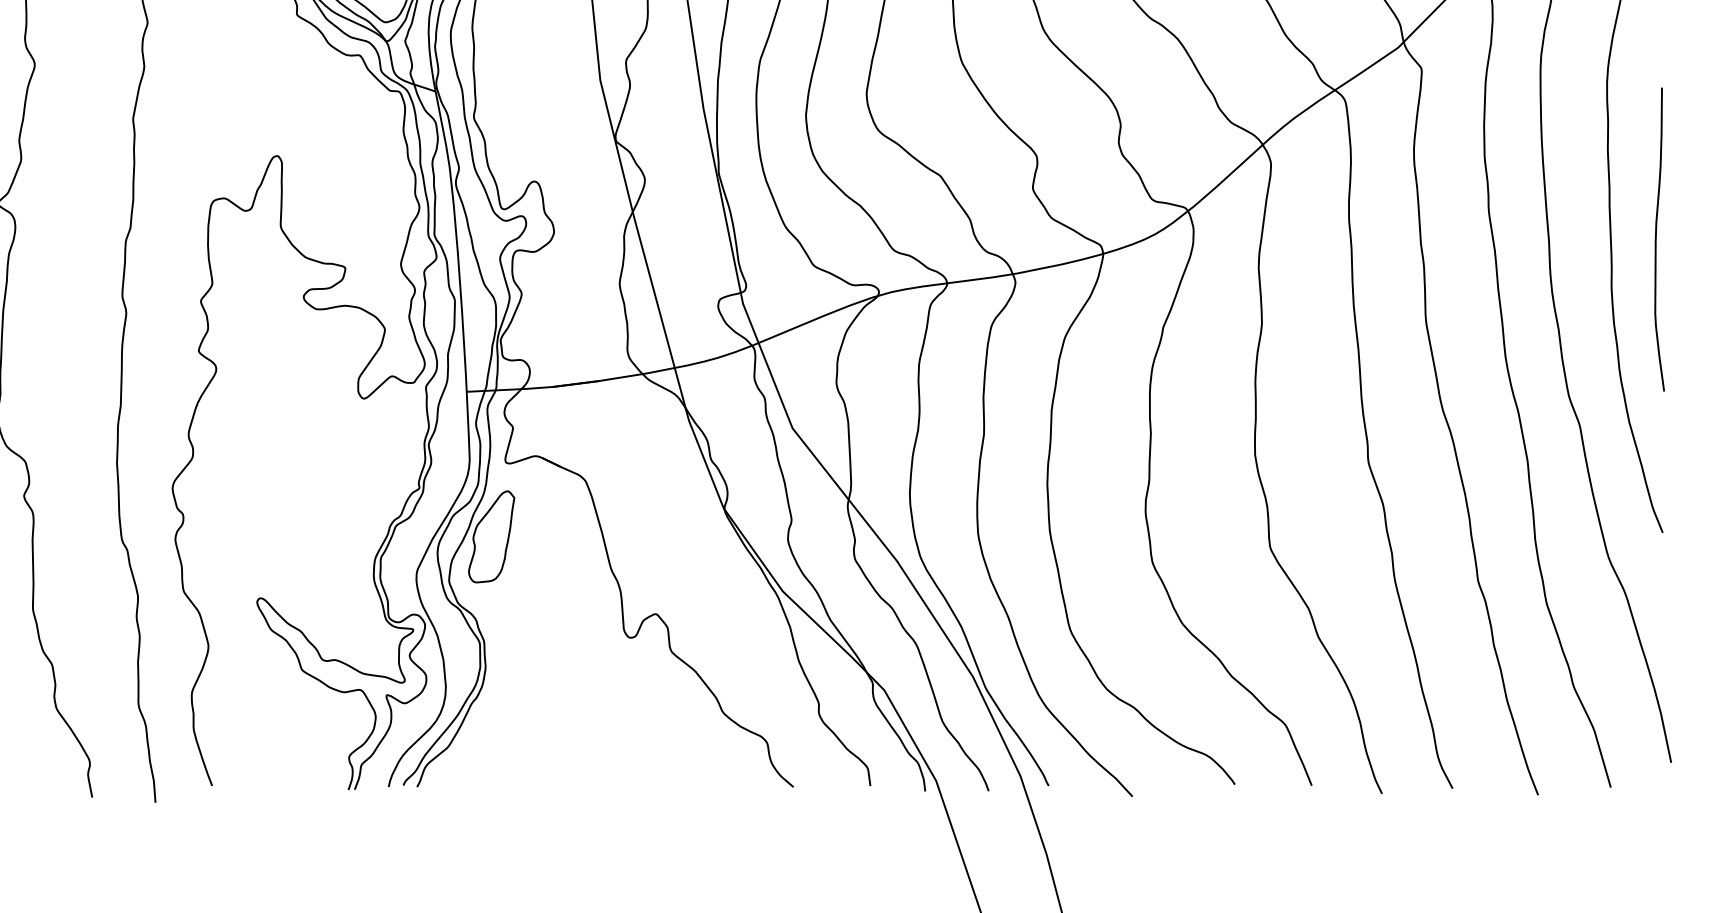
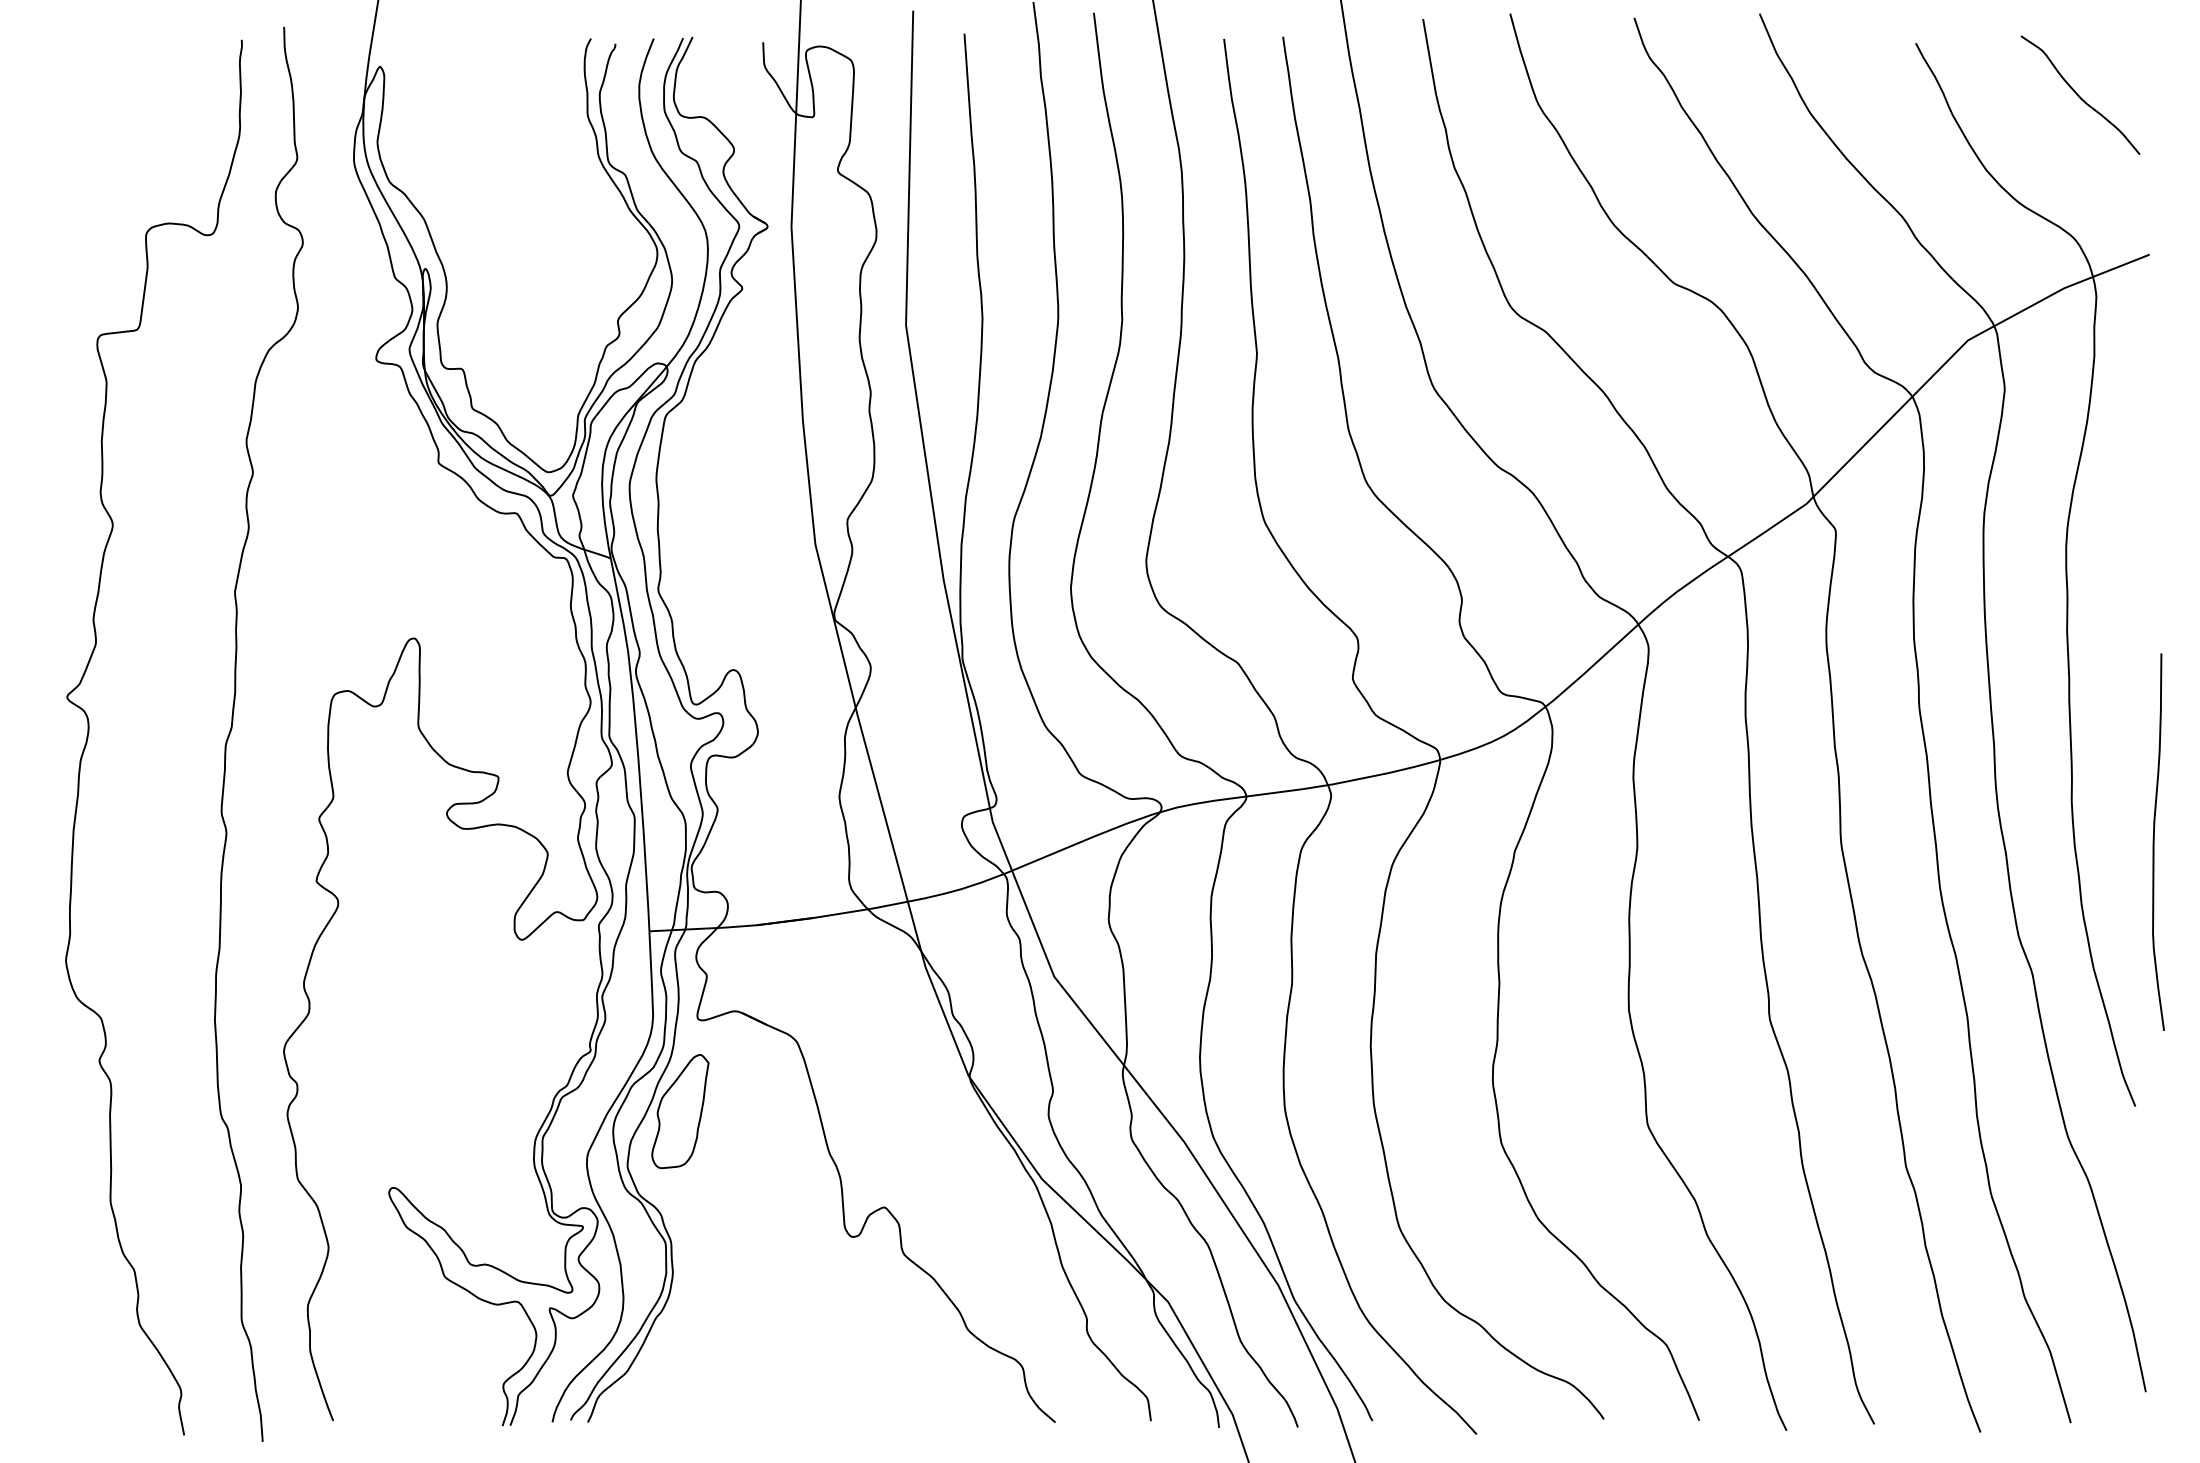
curve: (1656, 239) -> (2154, 841), moved

